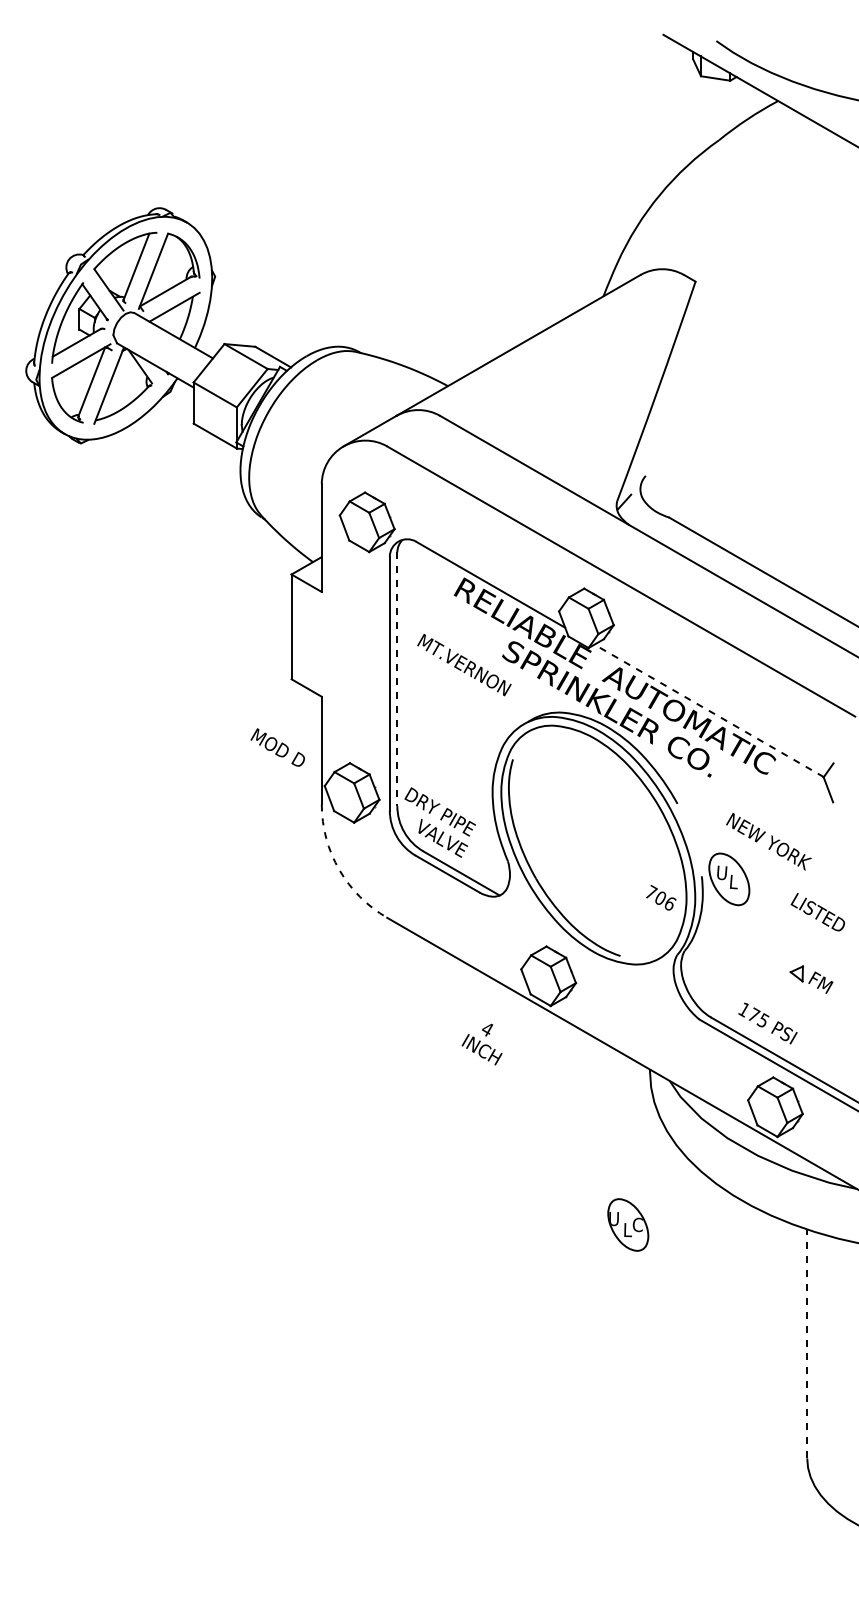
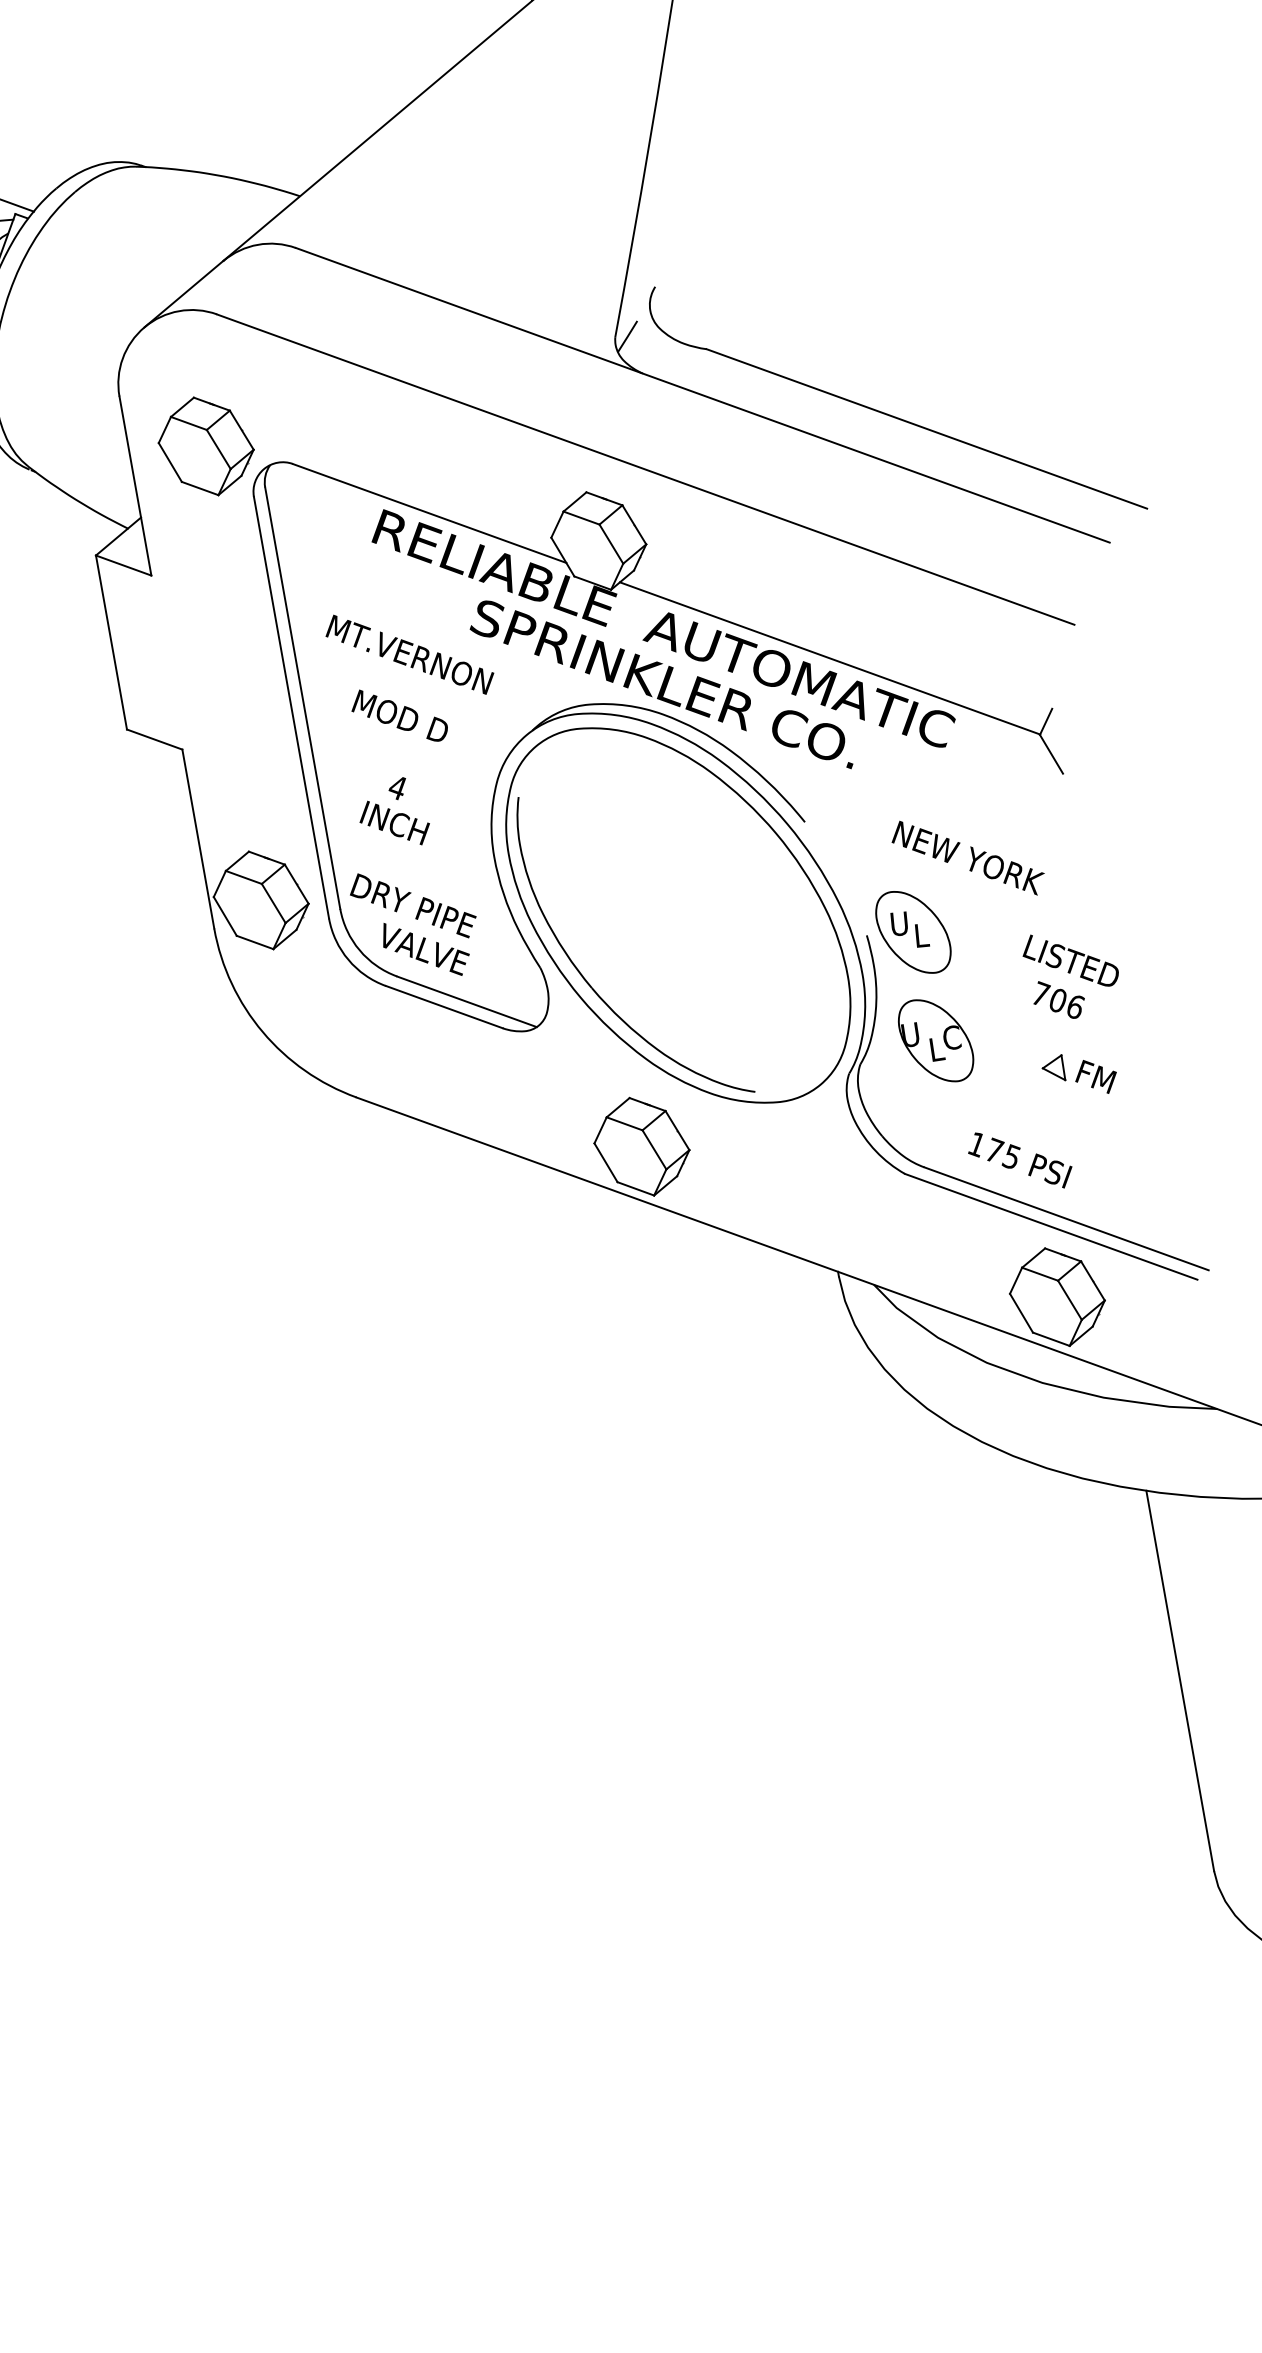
line: (397, 679) -> (303, 698), dashed -> solid
line: (708, 710) -> (828, 658), dashed -> solid
text: (277, 747) -> (398, 715), moved
arc: (339, 869) -> (262, 1031), dashed -> solid
text: (661, 897) -> (1059, 999), moved
text: (481, 1044) -> (392, 814), moved
part: (628, 1224) -> (936, 1039), moved
line: (807, 1343) -> (1180, 1680), dashed -> solid

